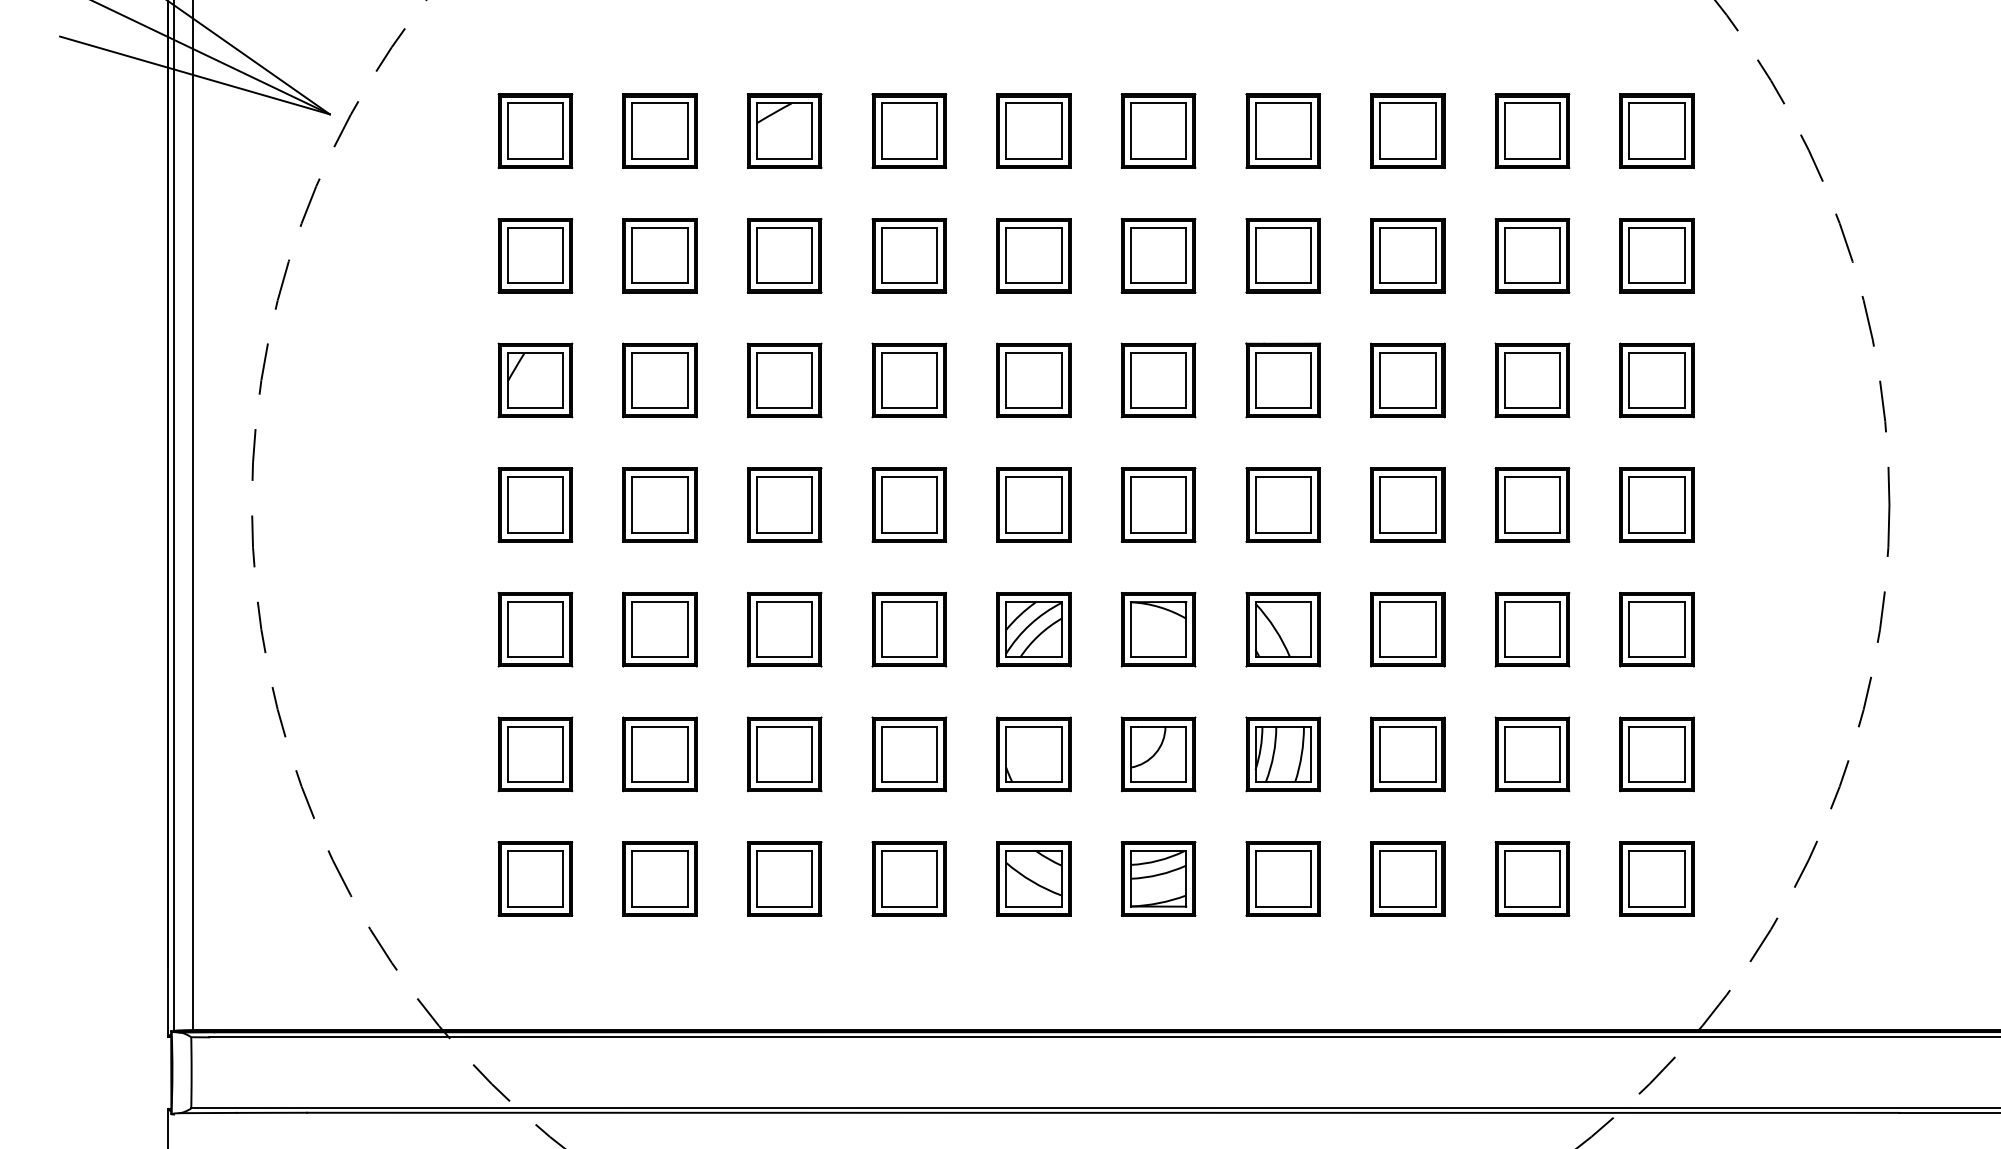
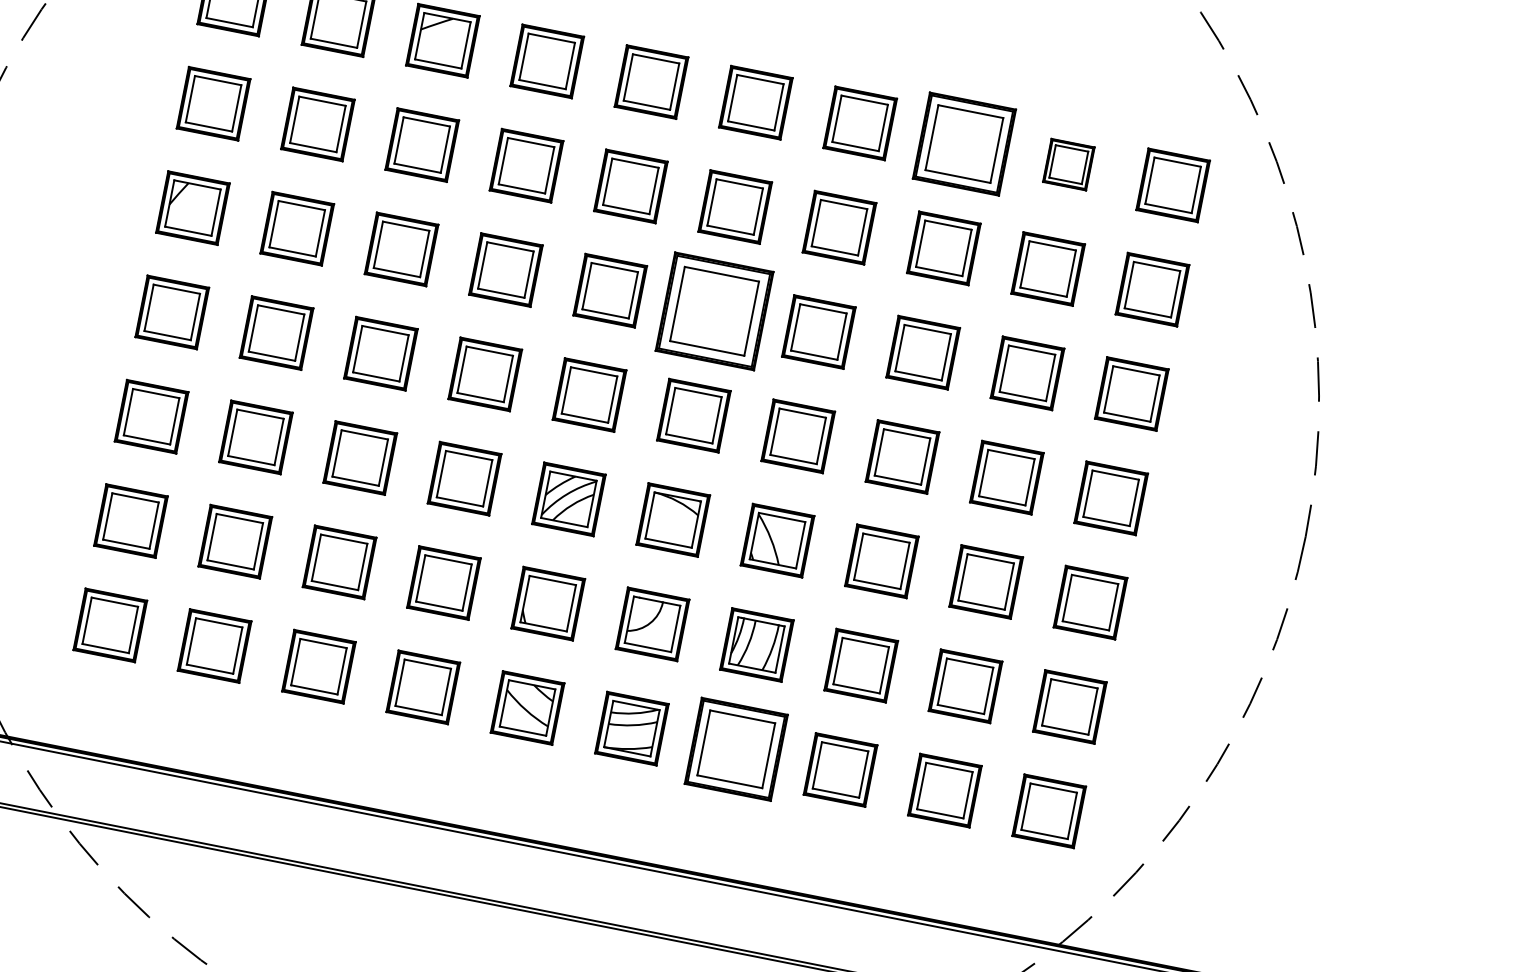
part: (1407, 130) -> (964, 143), size x1.4
part: (1532, 130) -> (1068, 164), size x0.7
part: (1158, 380) -> (714, 311), size x1.6
part: (1282, 878) -> (735, 748), size x1.4

